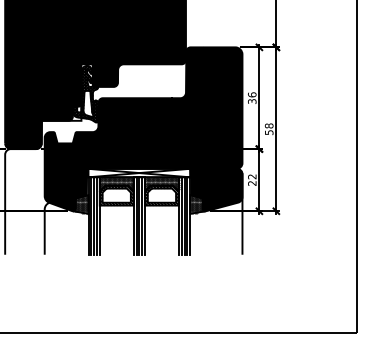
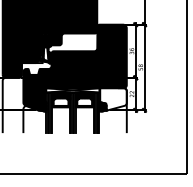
fill: (217, 190) -> (113, 99), removed

